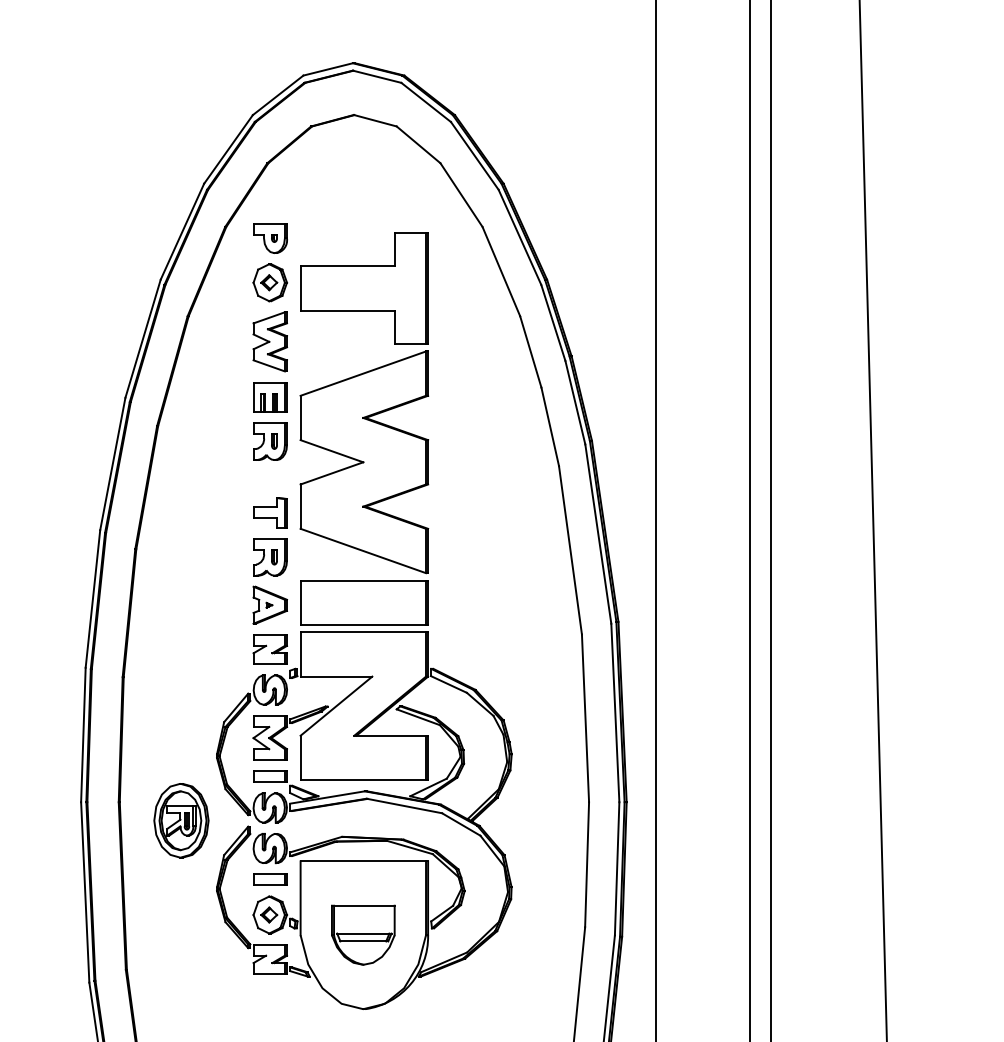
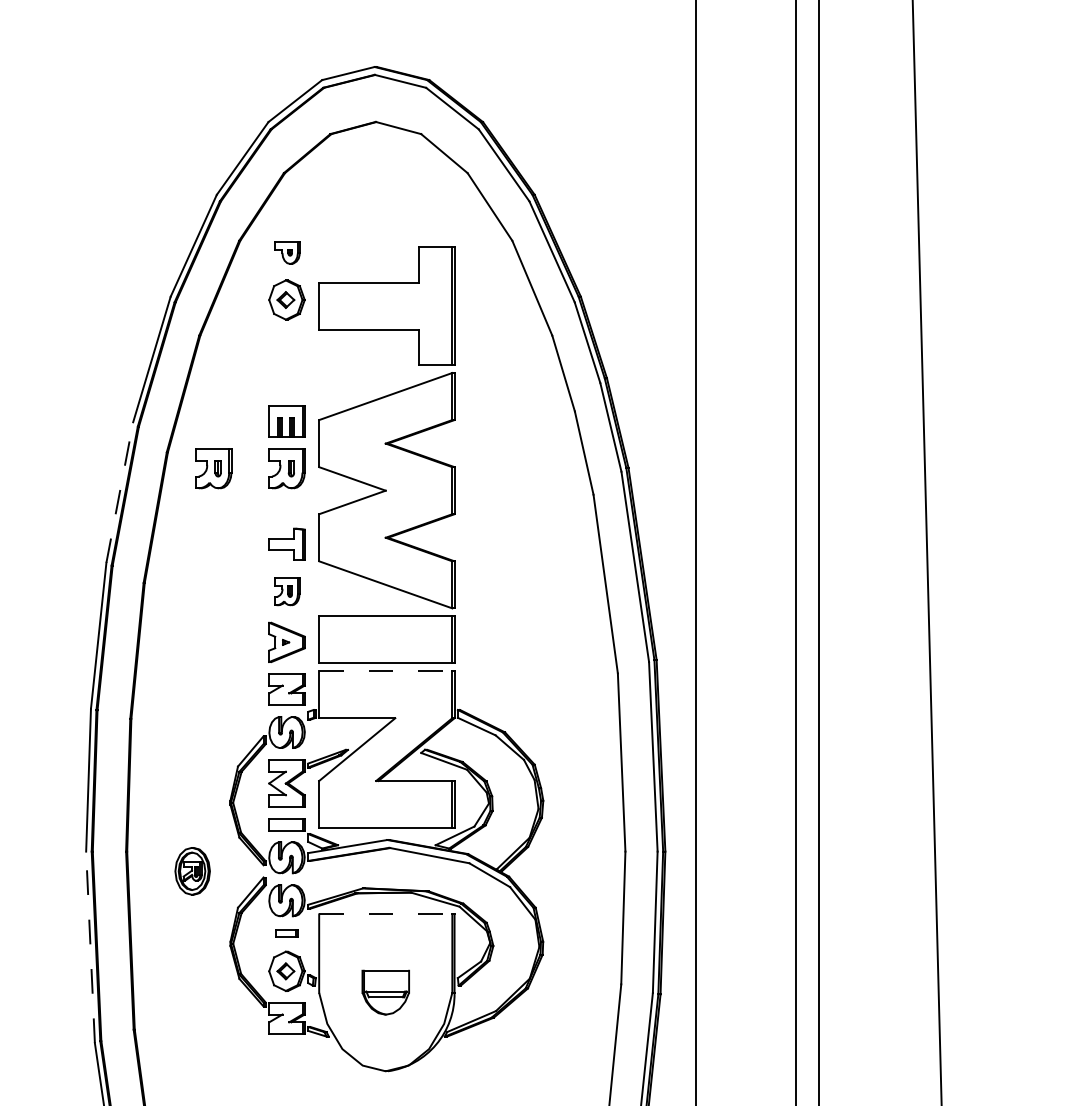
part: (270, 238) -> (287, 253), size x0.7
part: (269, 341) -> (286, 362), removed
part: (201, 441) -> (213, 468), added
line: (112, 463) -> (119, 491), solid -> dashed
part: (270, 557) -> (287, 591), size x0.7
line: (363, 632) -> (385, 671), solid -> dashed
part: (181, 820) -> (192, 870), size x0.6
line: (363, 861) -> (385, 914), solid -> dashed
part: (270, 879) -> (287, 933), size x0.6
line: (85, 891) -> (90, 946), solid -> dashed
part: (363, 934) -> (385, 992), size x0.7

